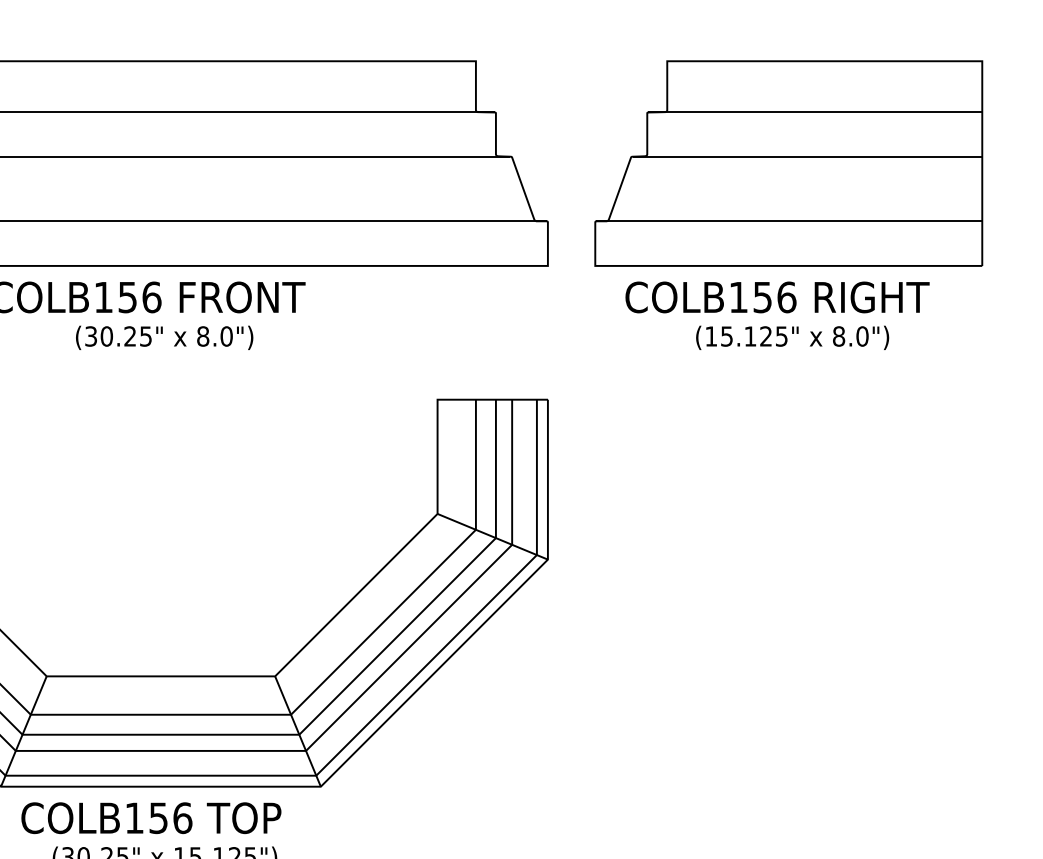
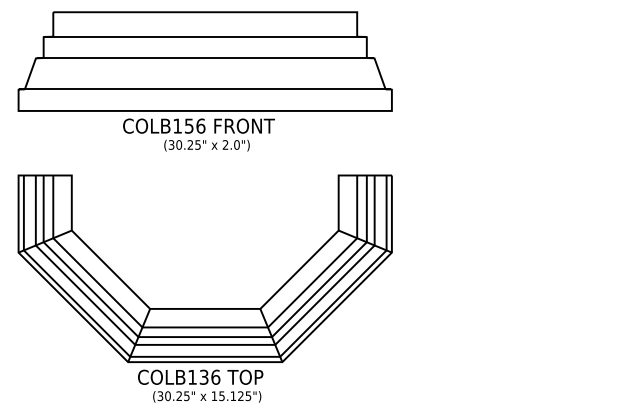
part: (787, 204) -> (507, 81), removed
text: (202, 335) -> (225, 144), 8.0") -> 2.0")
text: (159, 816) -> (204, 376), COLB156 -> COLB136

